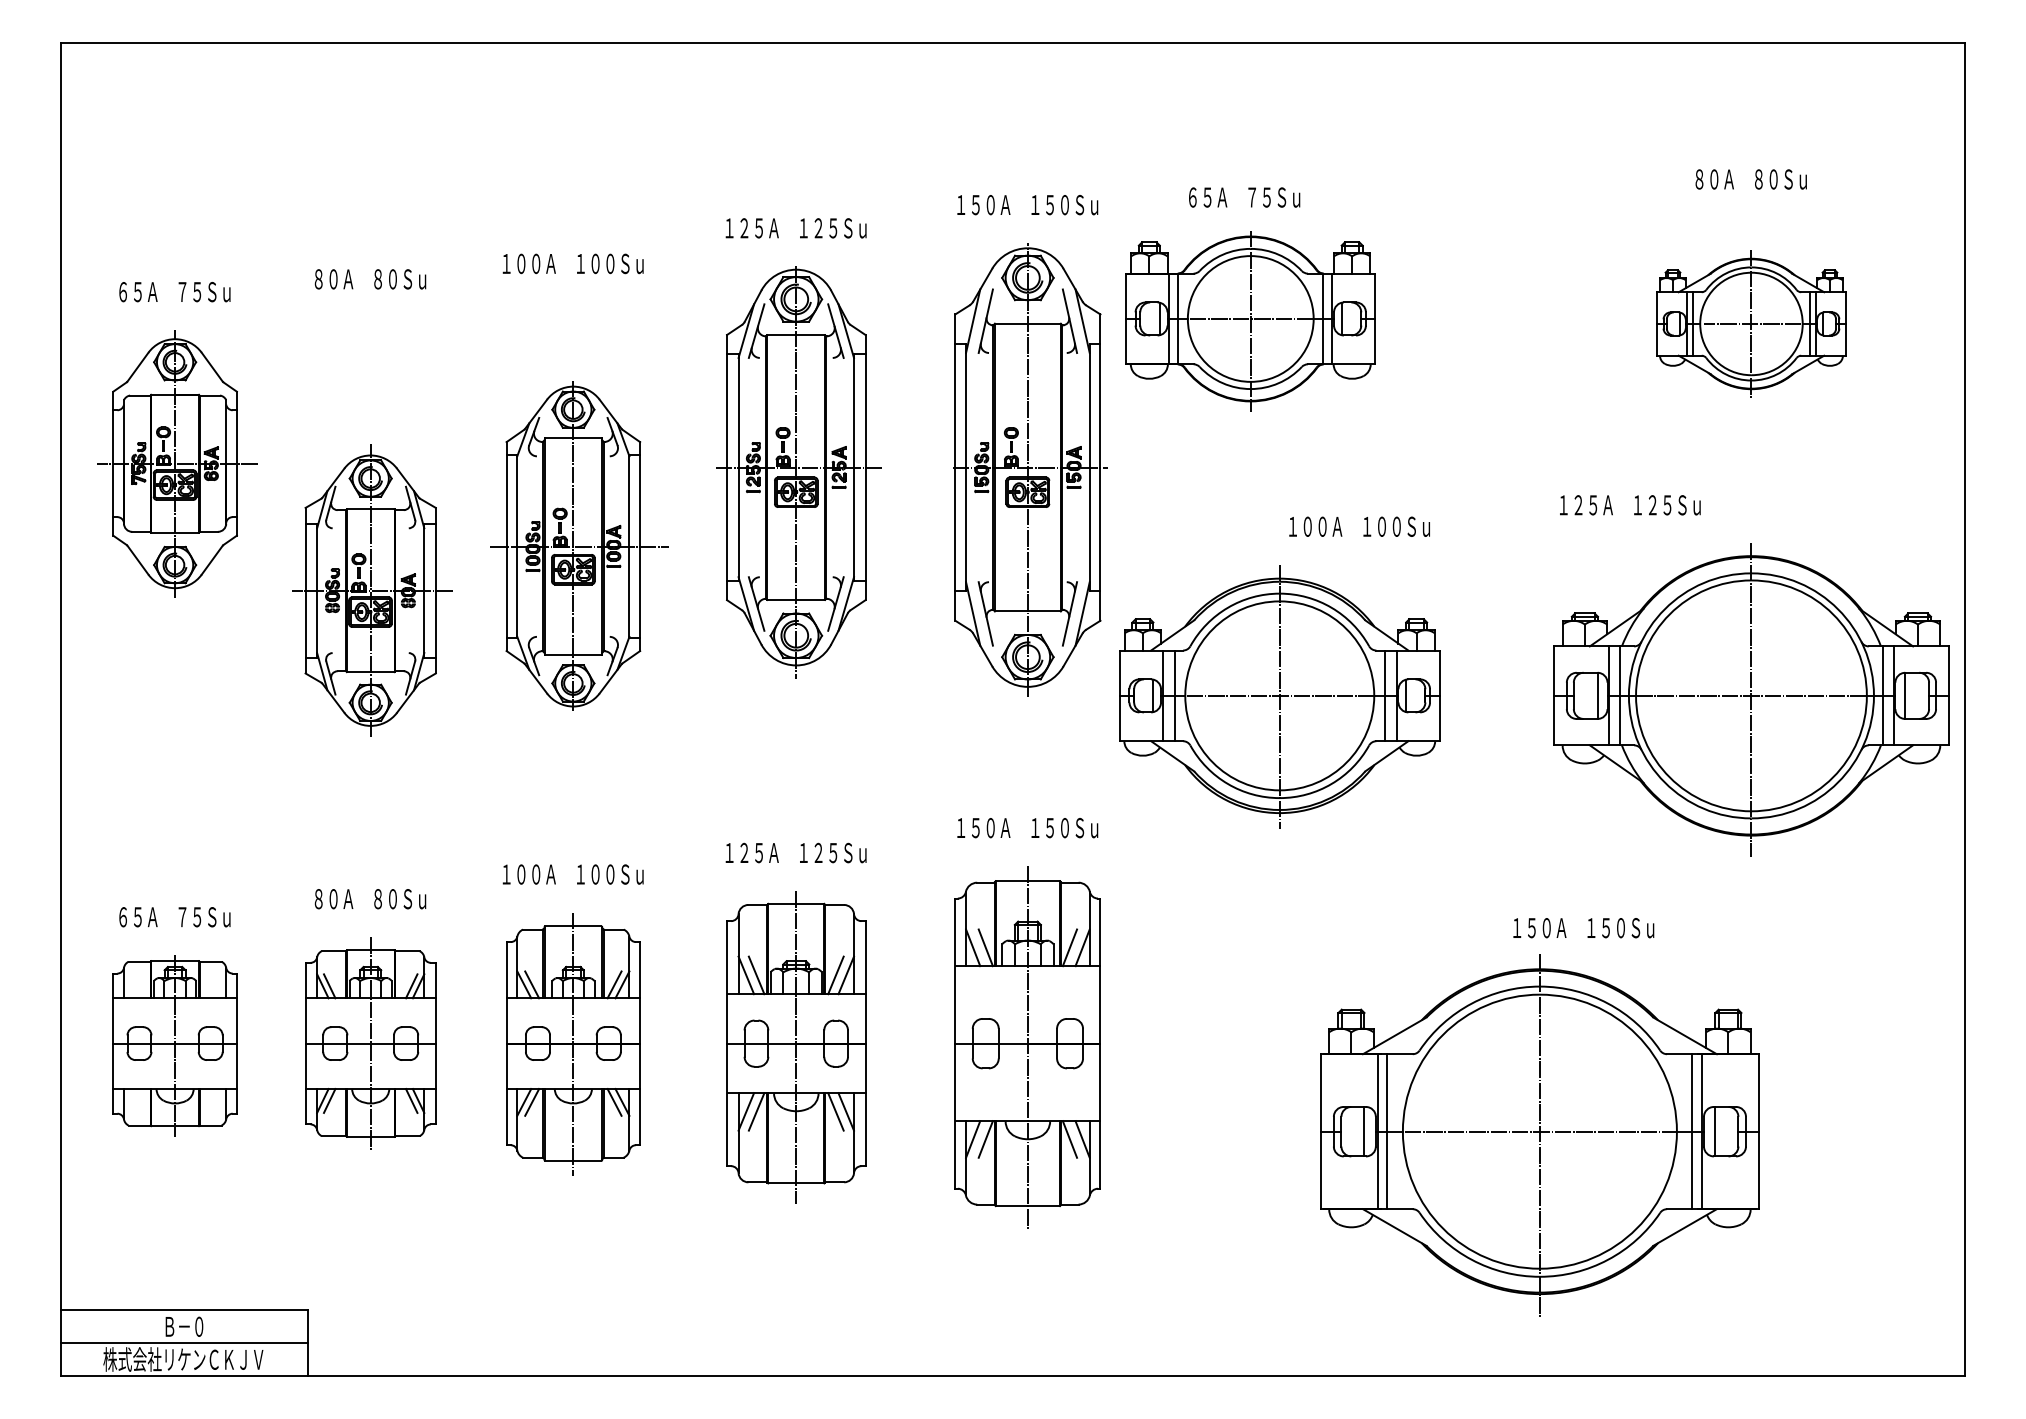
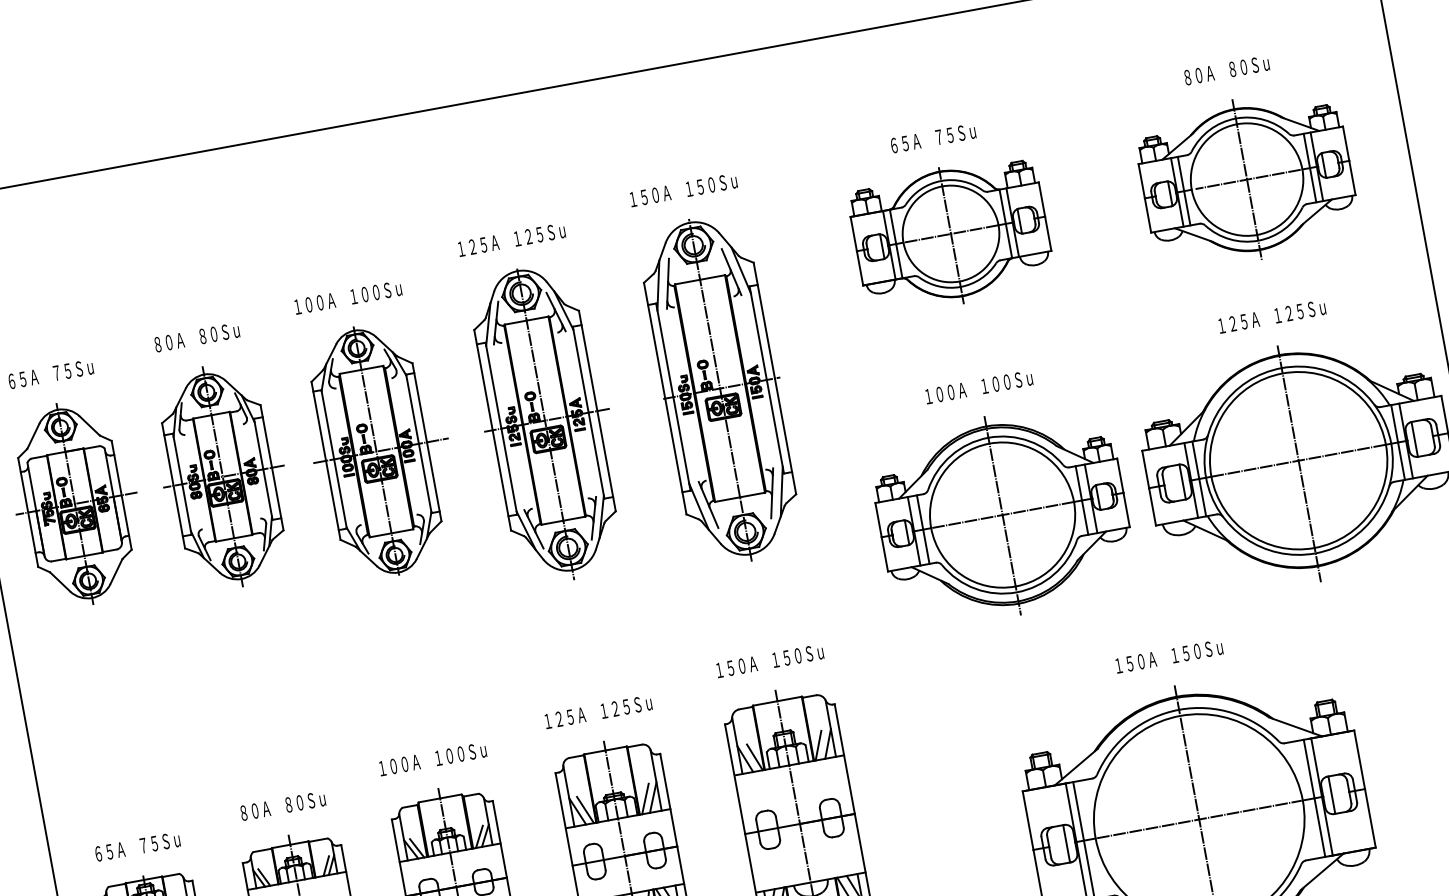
text: (1244, 197) -> (933, 138), moved
part: (1250, 321) -> (951, 235), moved
part: (1751, 323) -> (1247, 179), size x1.43
text: (1630, 505) -> (1272, 316), moved
part: (579, 545) -> (381, 449), moved
part: (372, 590) -> (224, 476), moved
part: (1279, 696) -> (1002, 515), moved
text: (1583, 928) -> (1169, 656), moved

